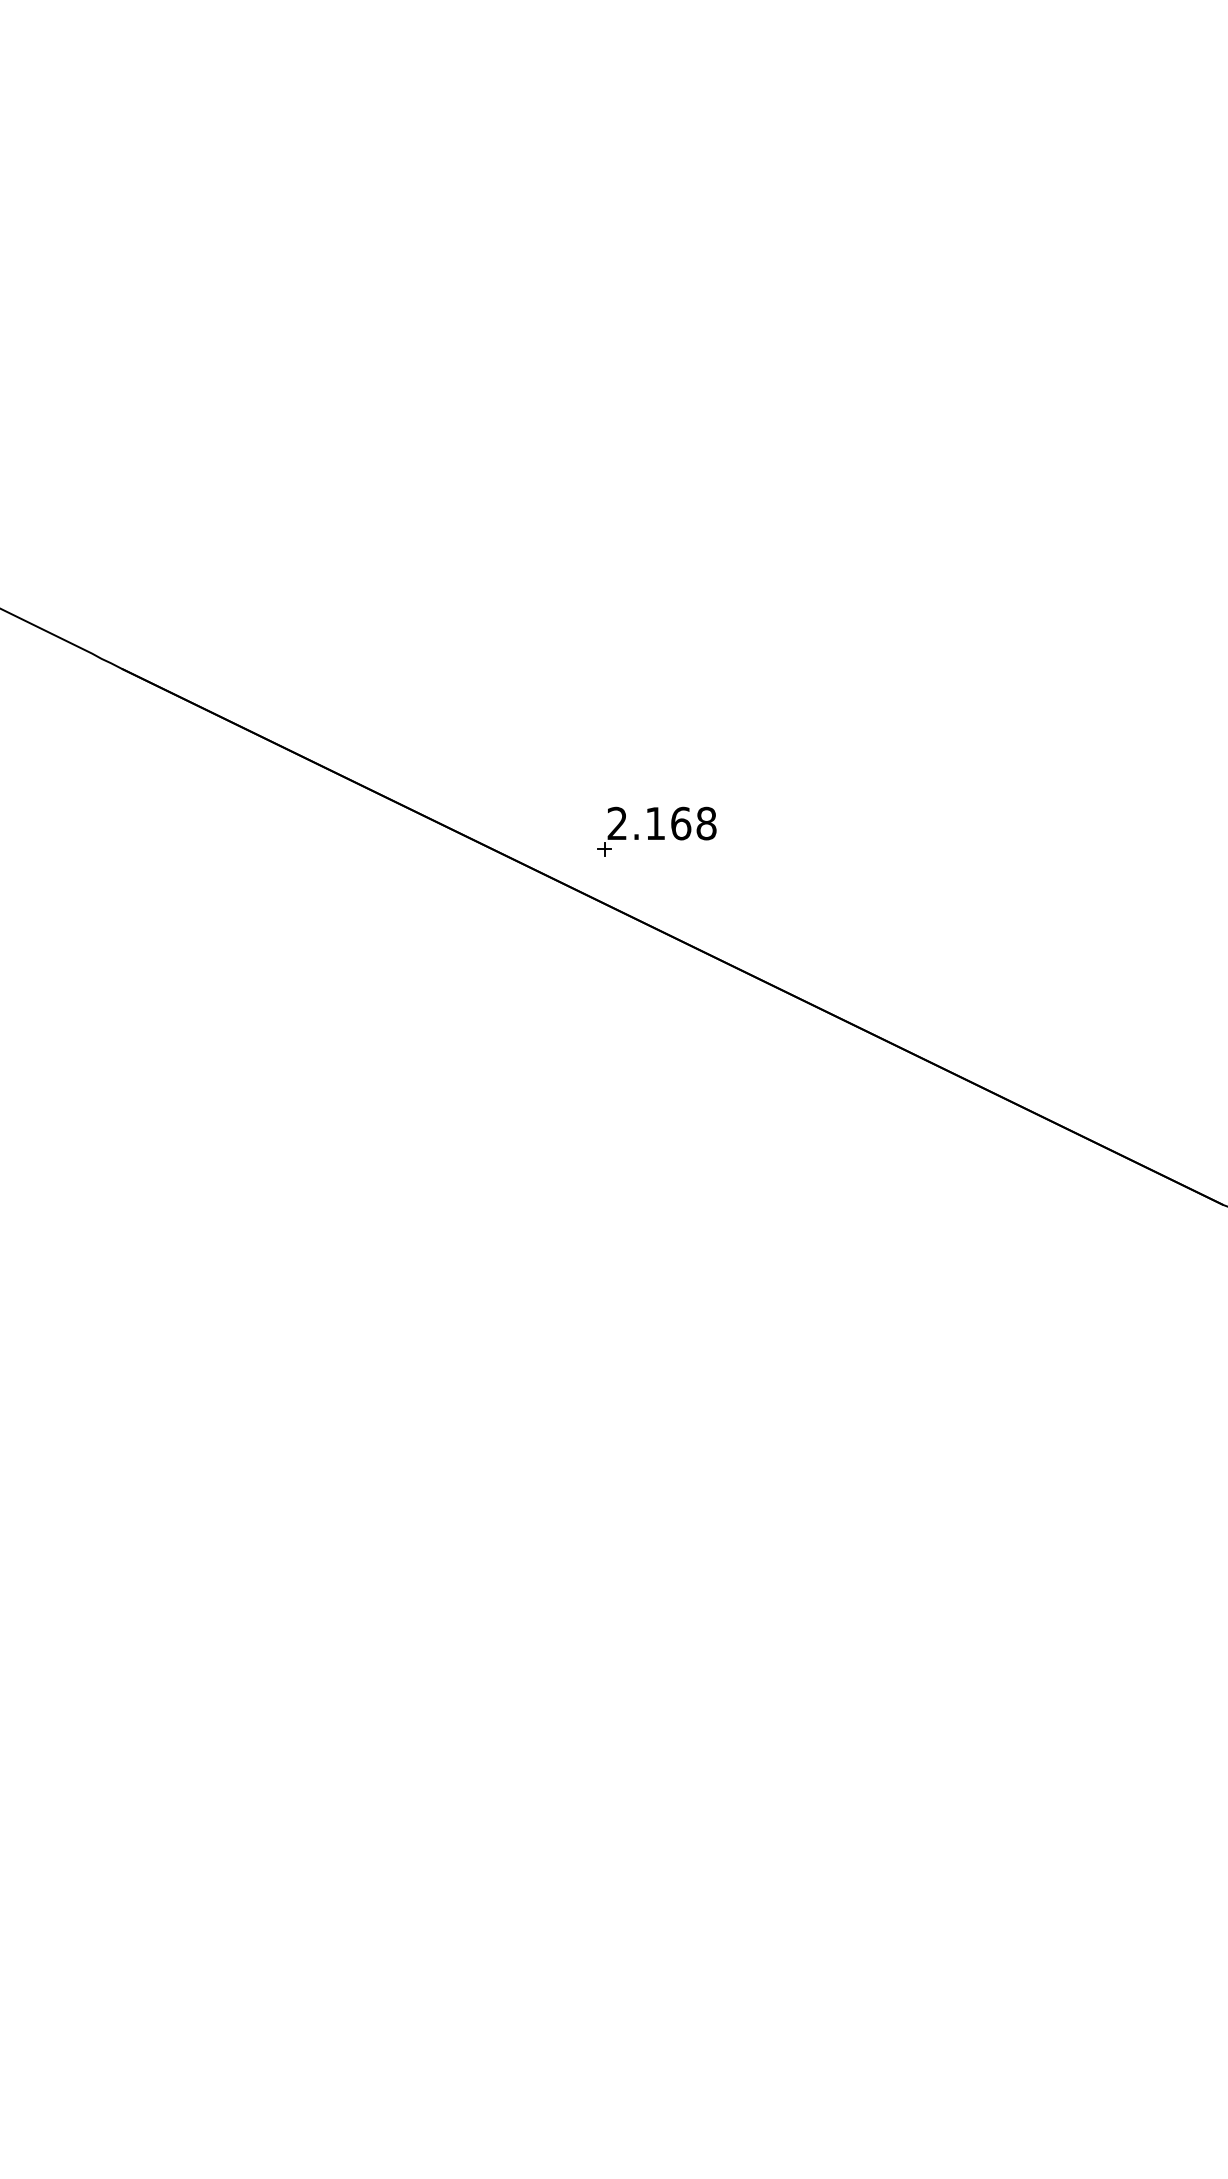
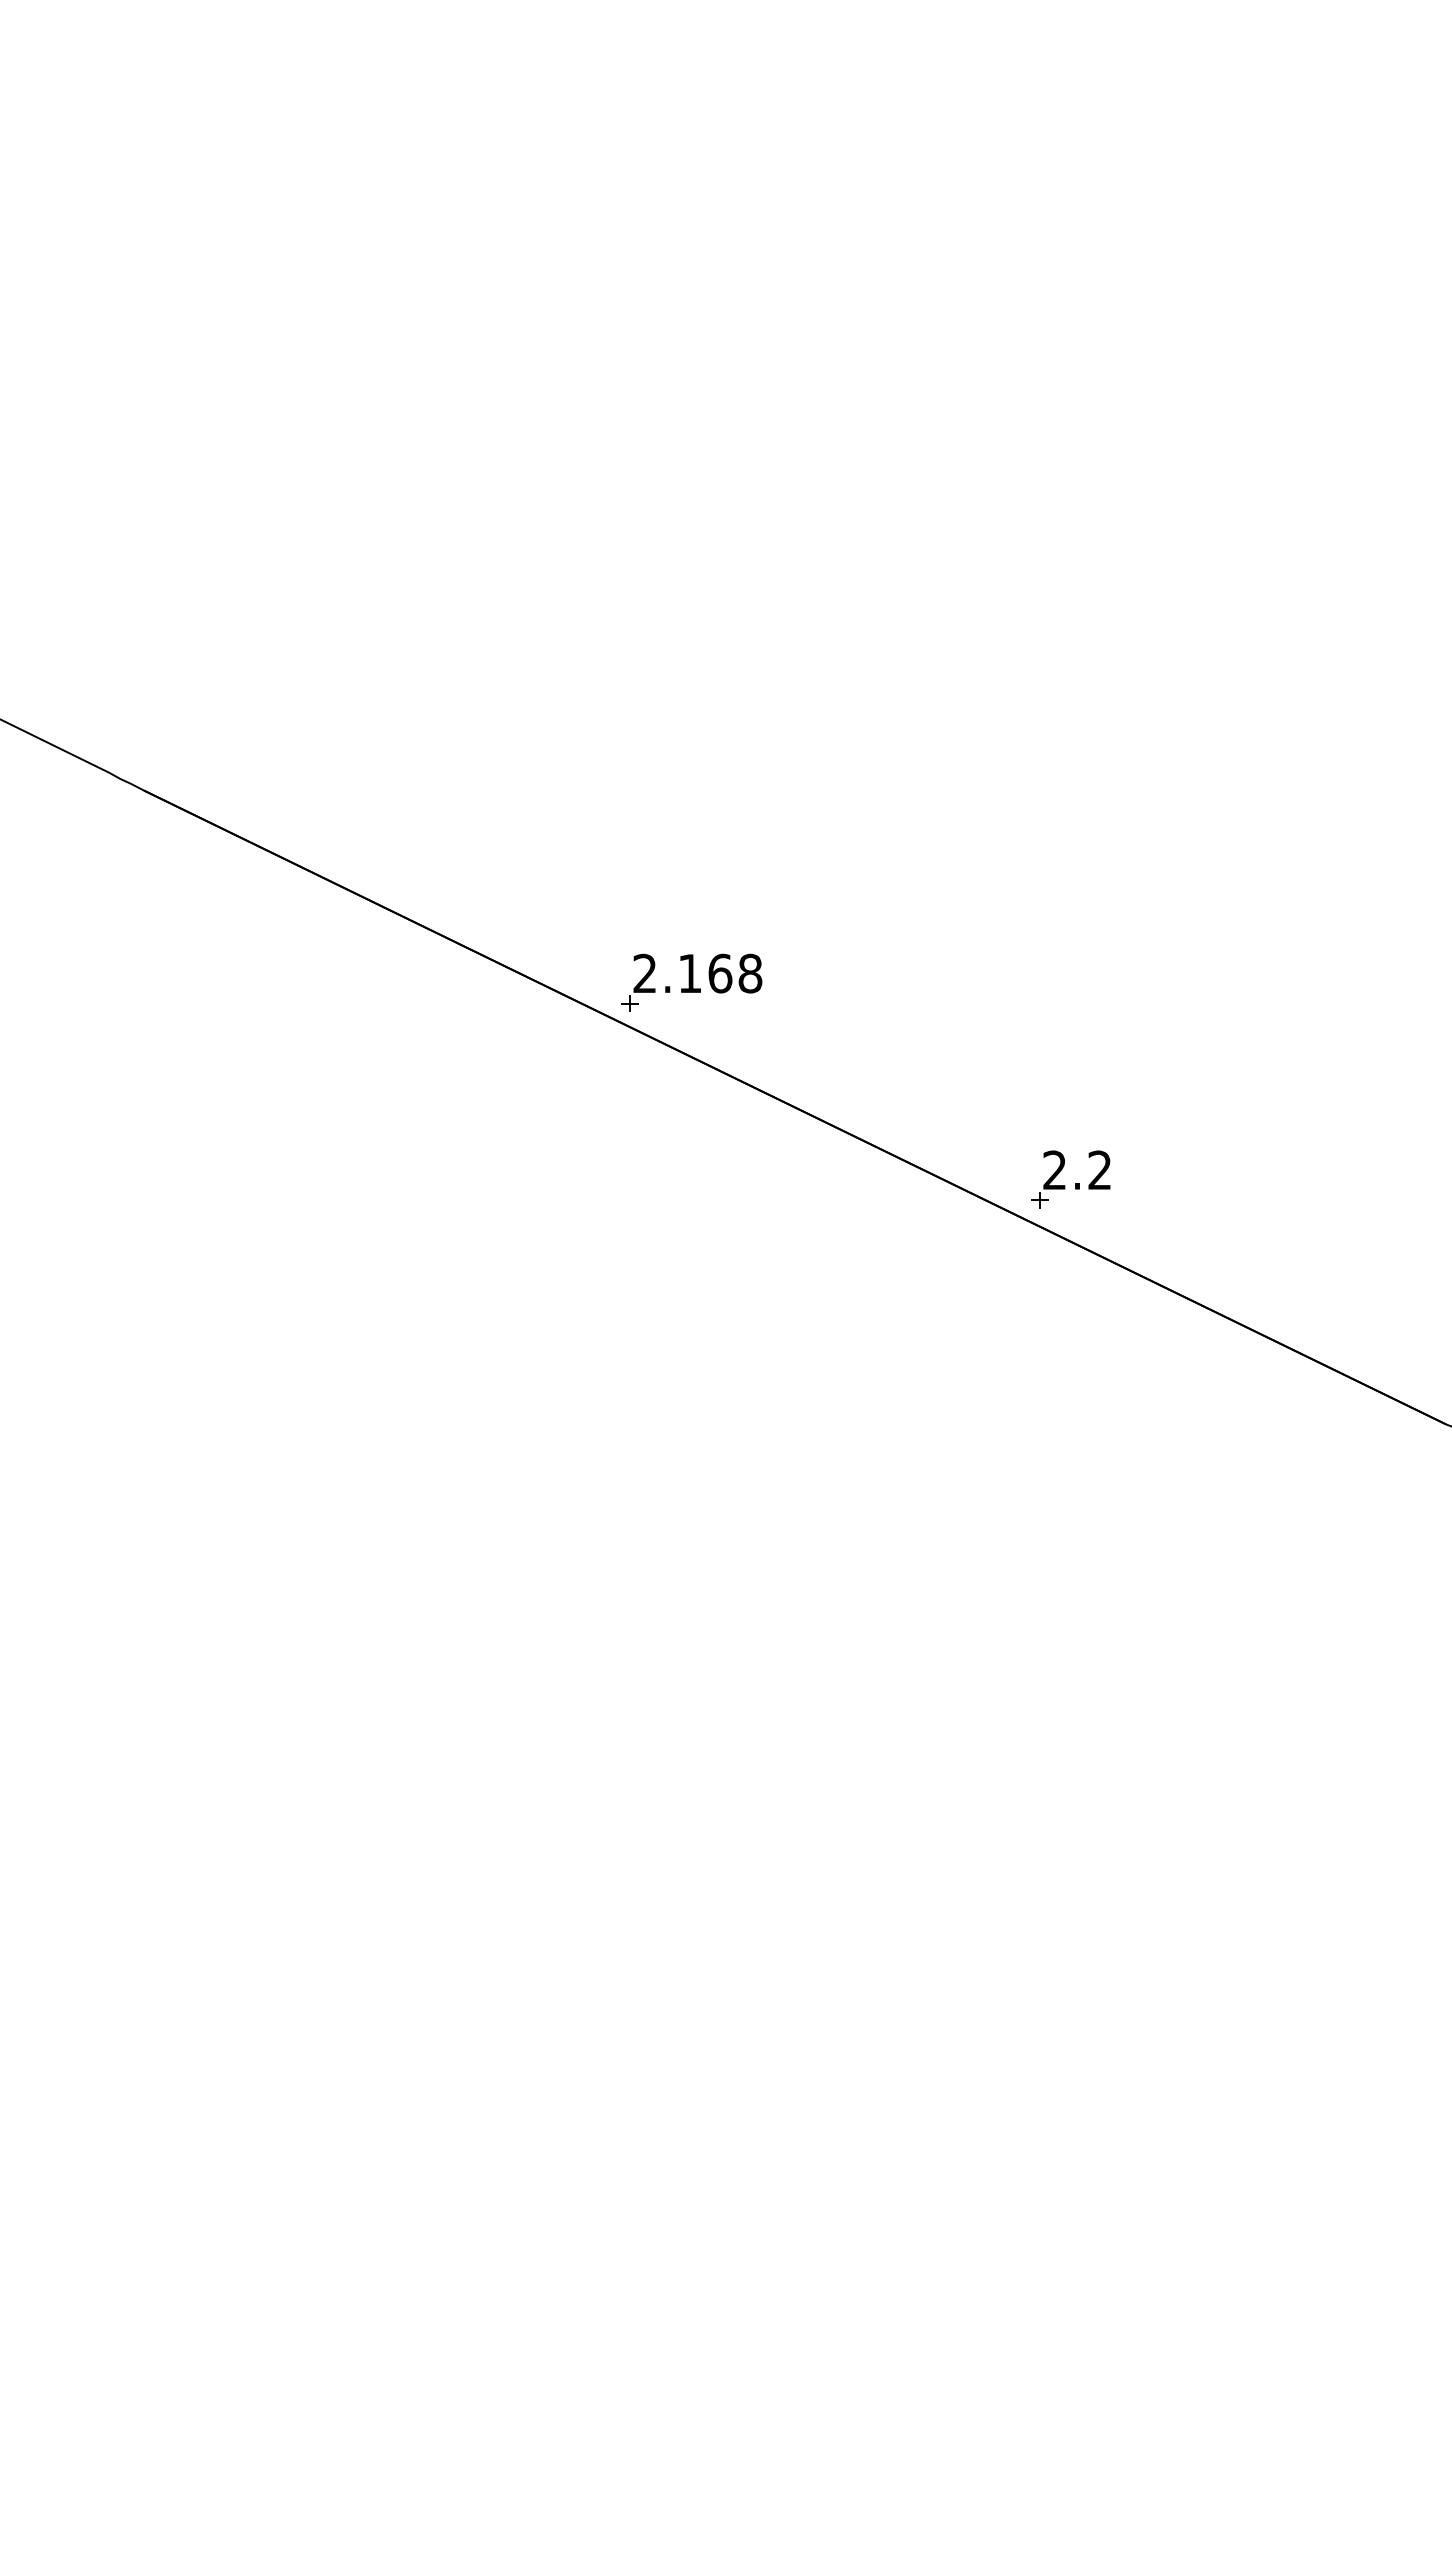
part: (656, 831) -> (691, 982), moved
part: (909, 1001) -> (1075, 1183), added

